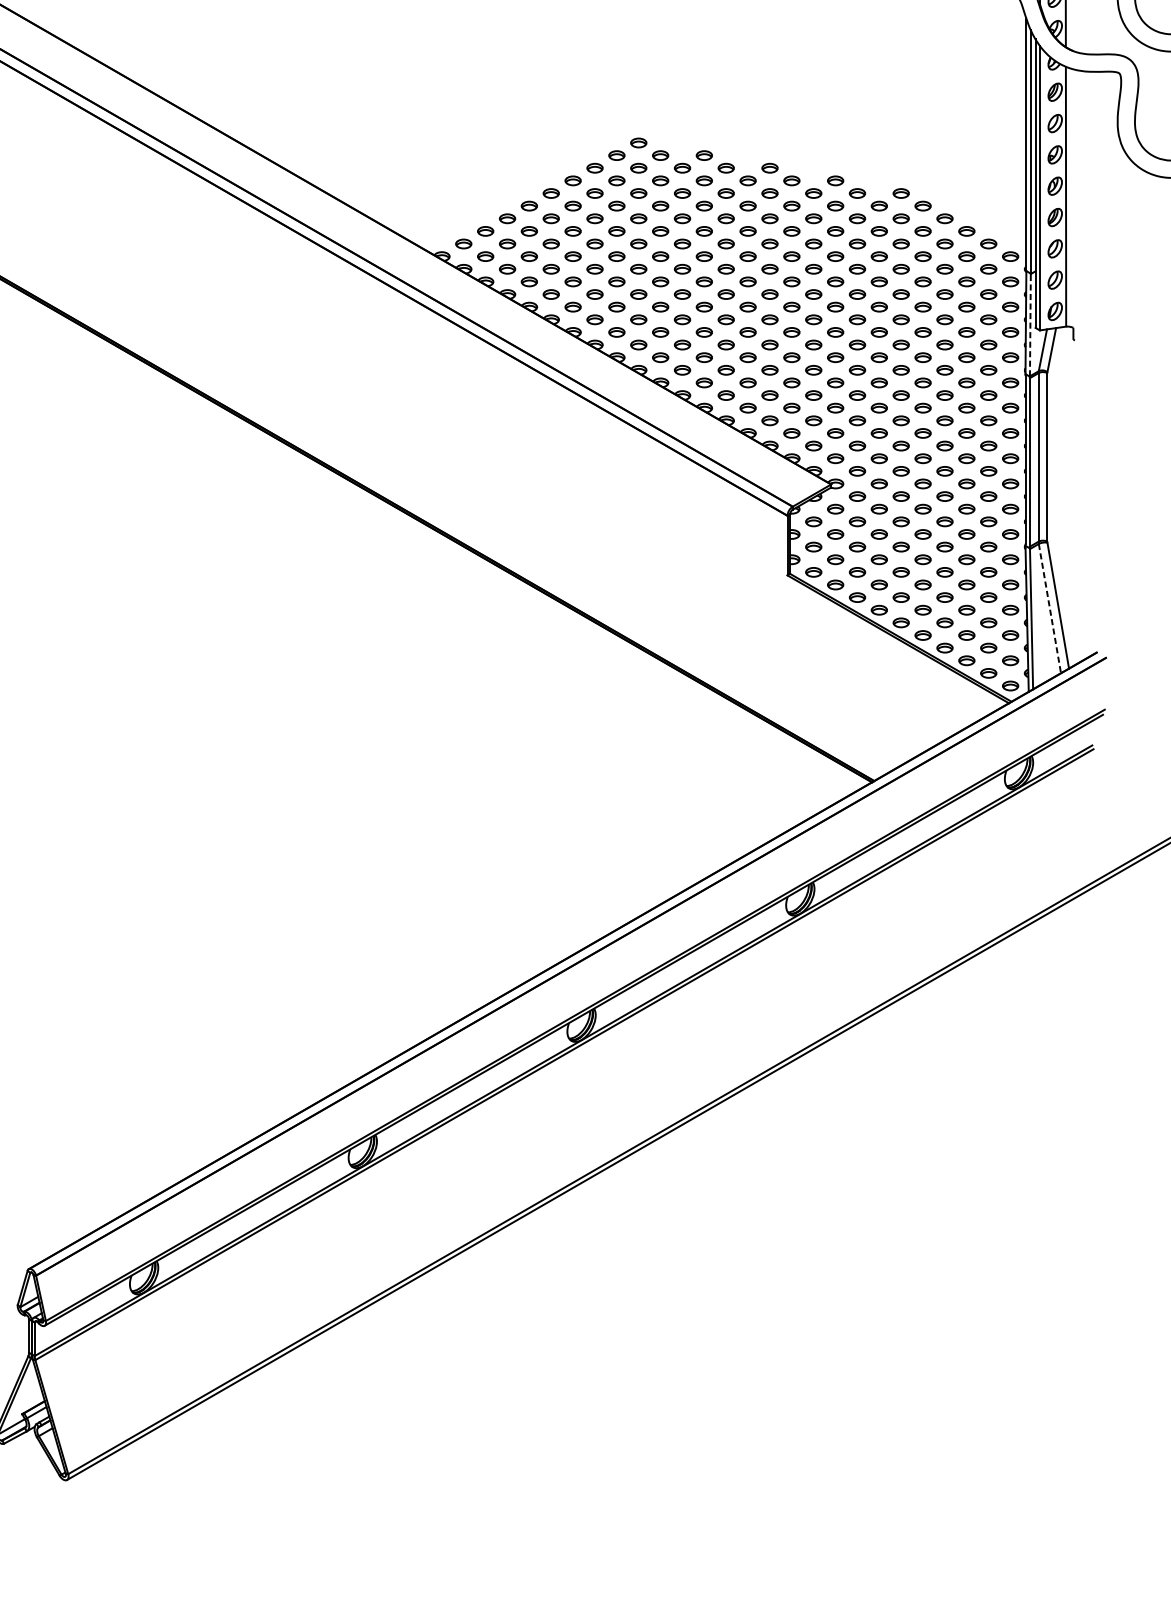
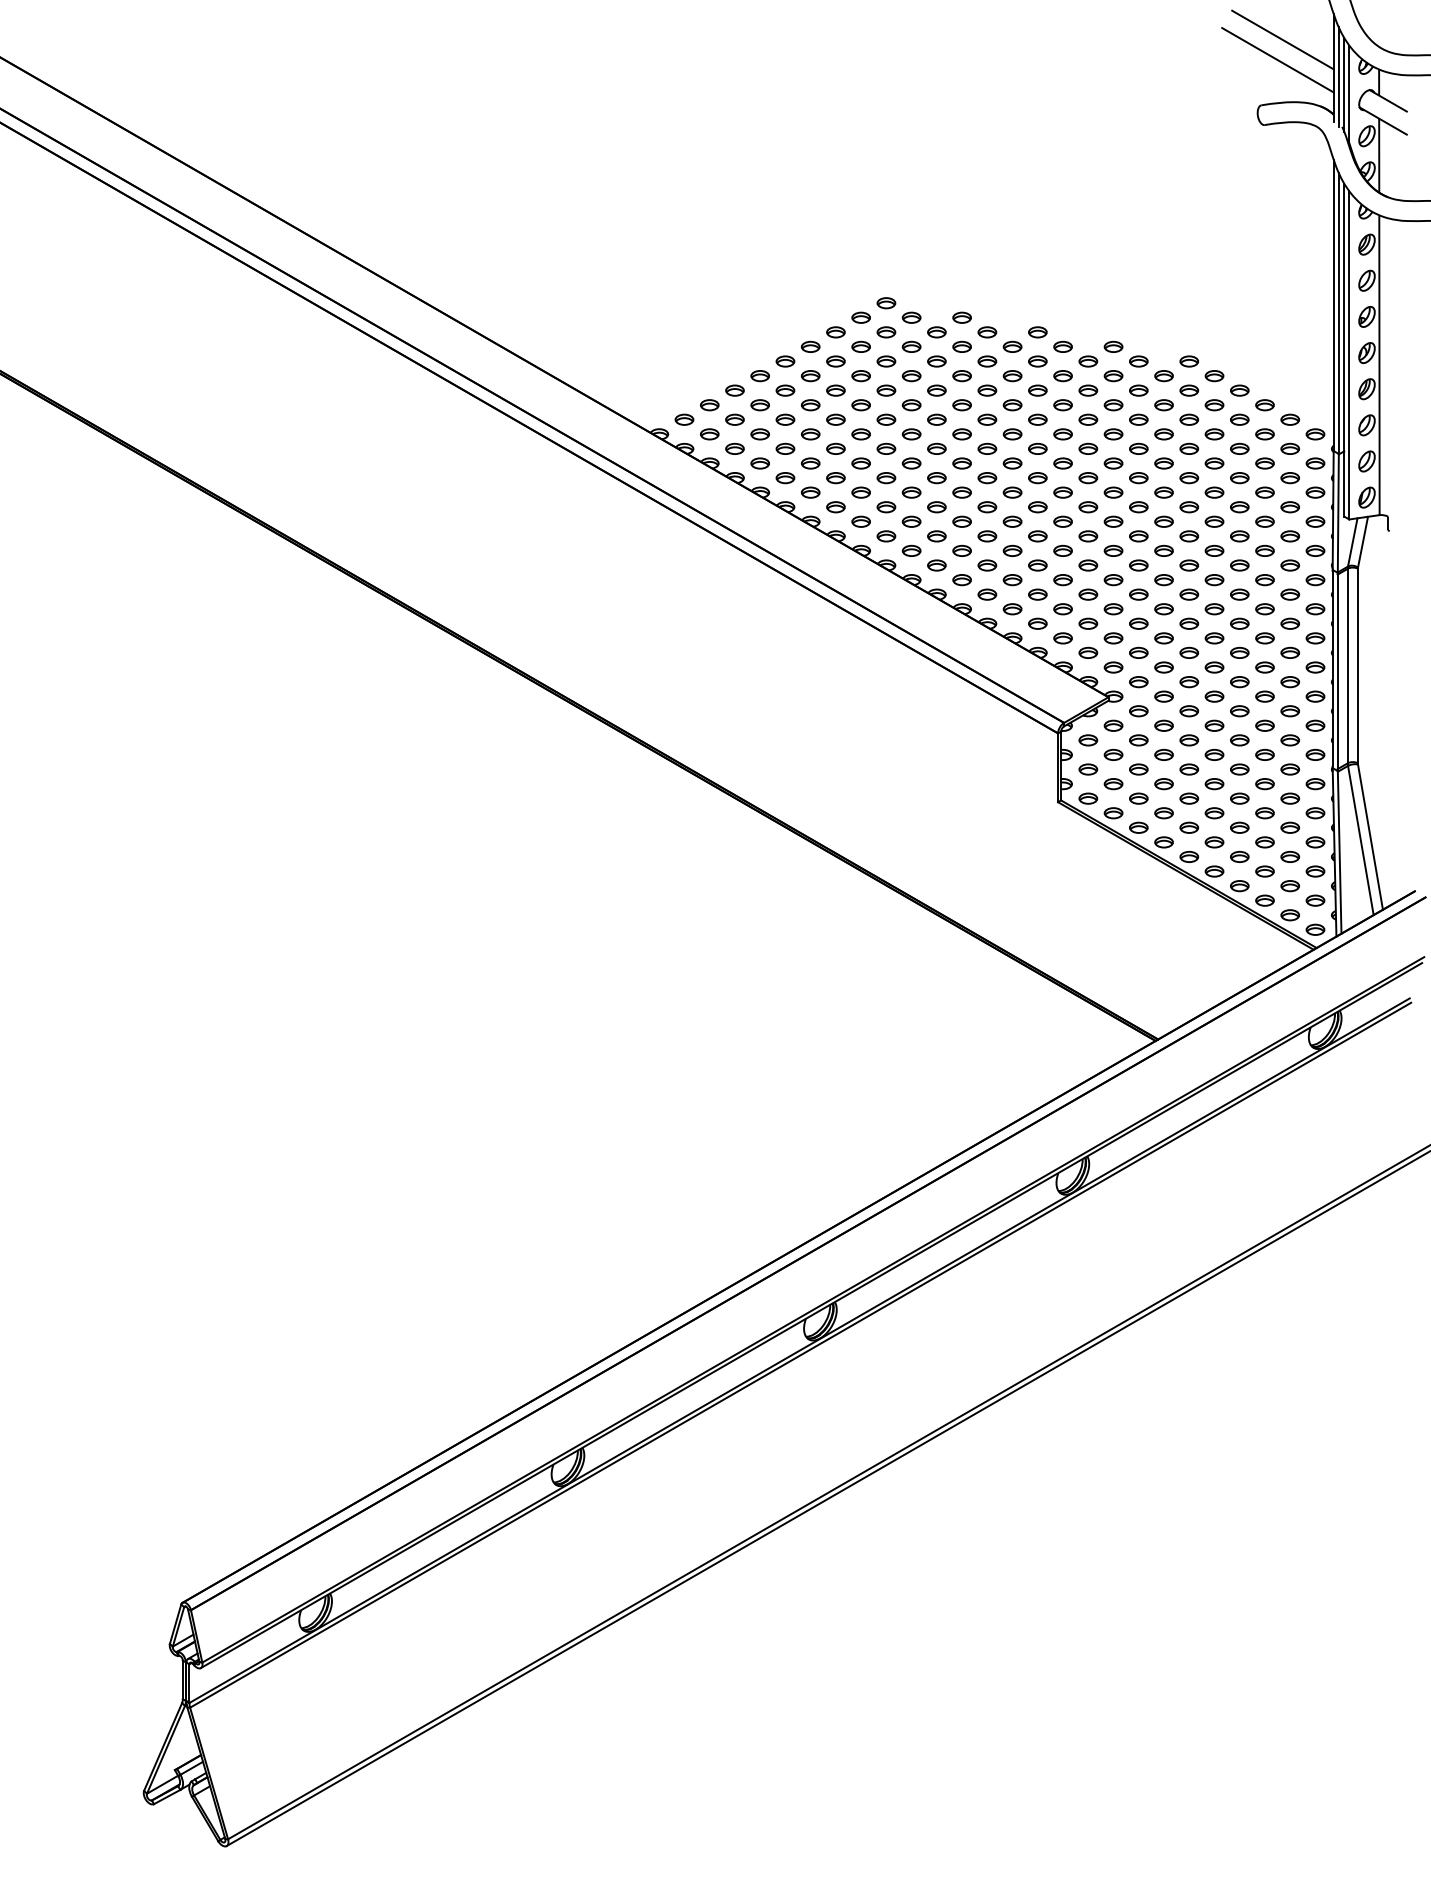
line: (1030, 325) -> (1338, 513), dashed -> solid
line: (1049, 608) -> (1360, 840), dashed -> solid

